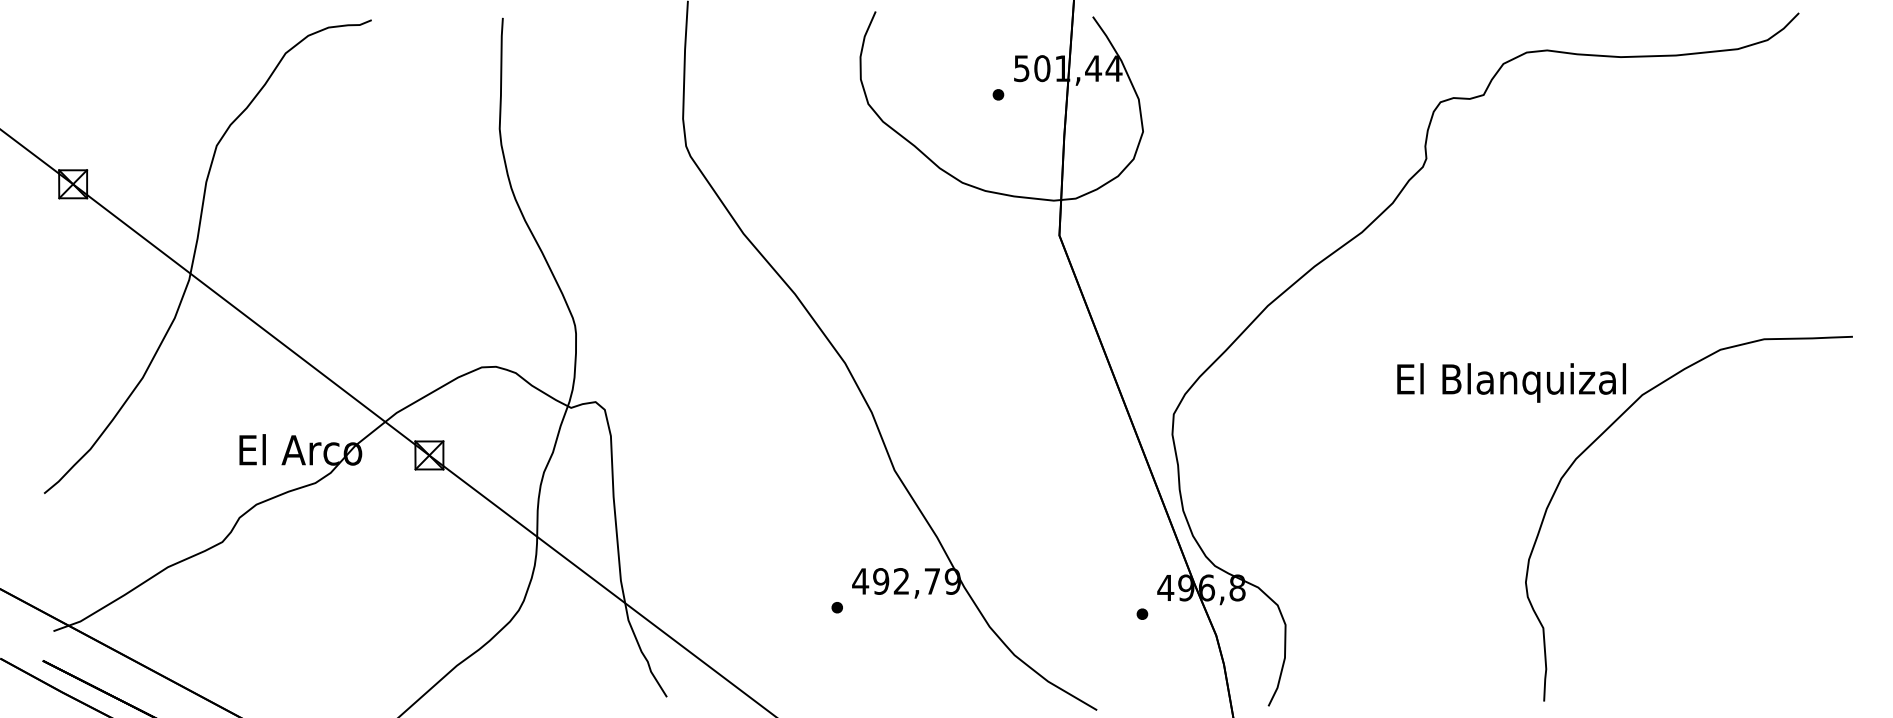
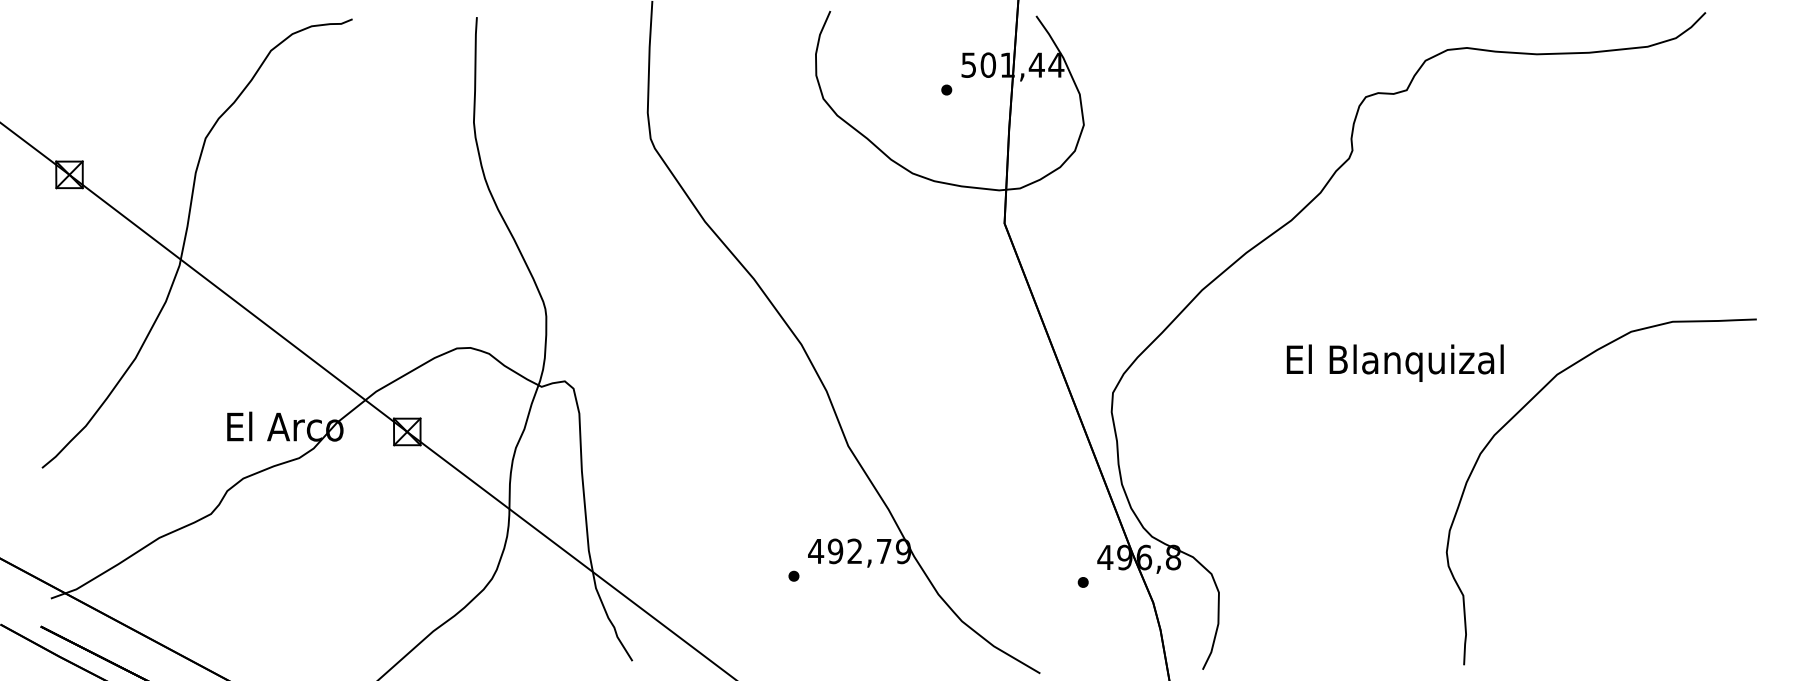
text: (1510, 382) -> (1394, 362), moved

